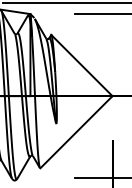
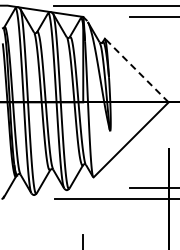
line: (81, 65) -> (136, 70), solid -> dashed

